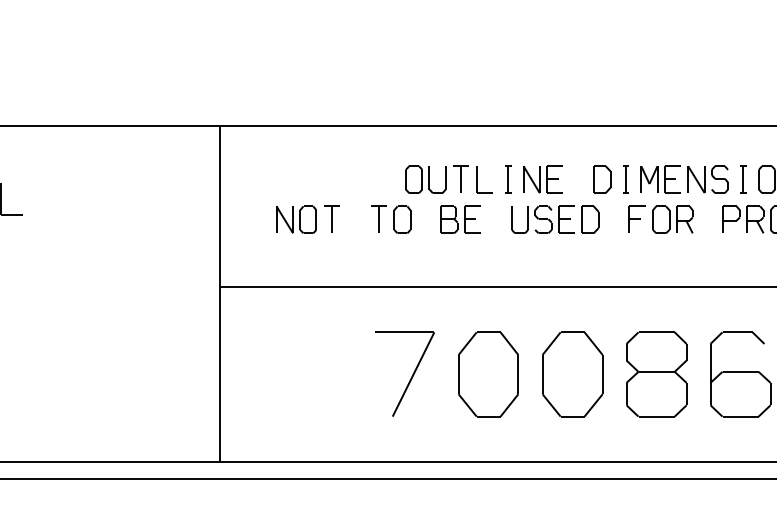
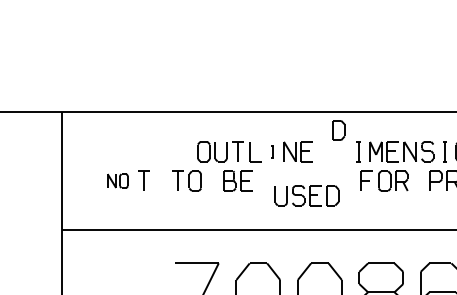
part: (508, 179) -> (272, 151), size x0.6
part: (602, 179) -> (338, 130), moved
part: (296, 219) -> (117, 180), size x0.7
part: (555, 219) -> (307, 195), moved

